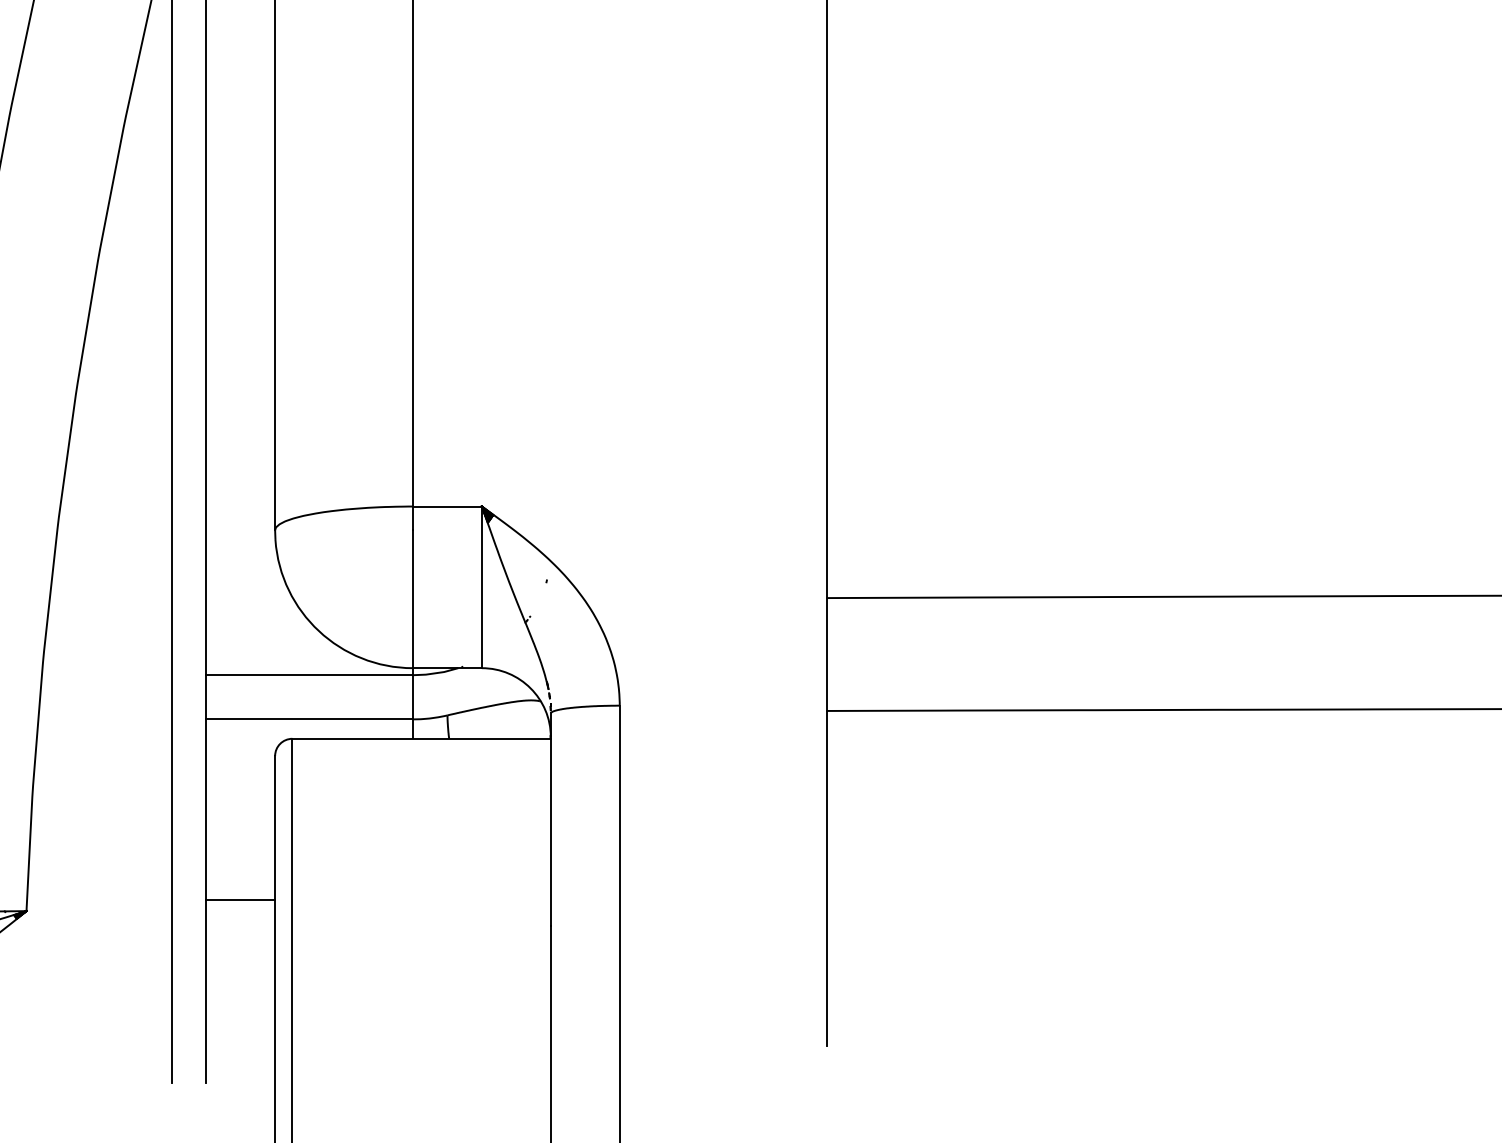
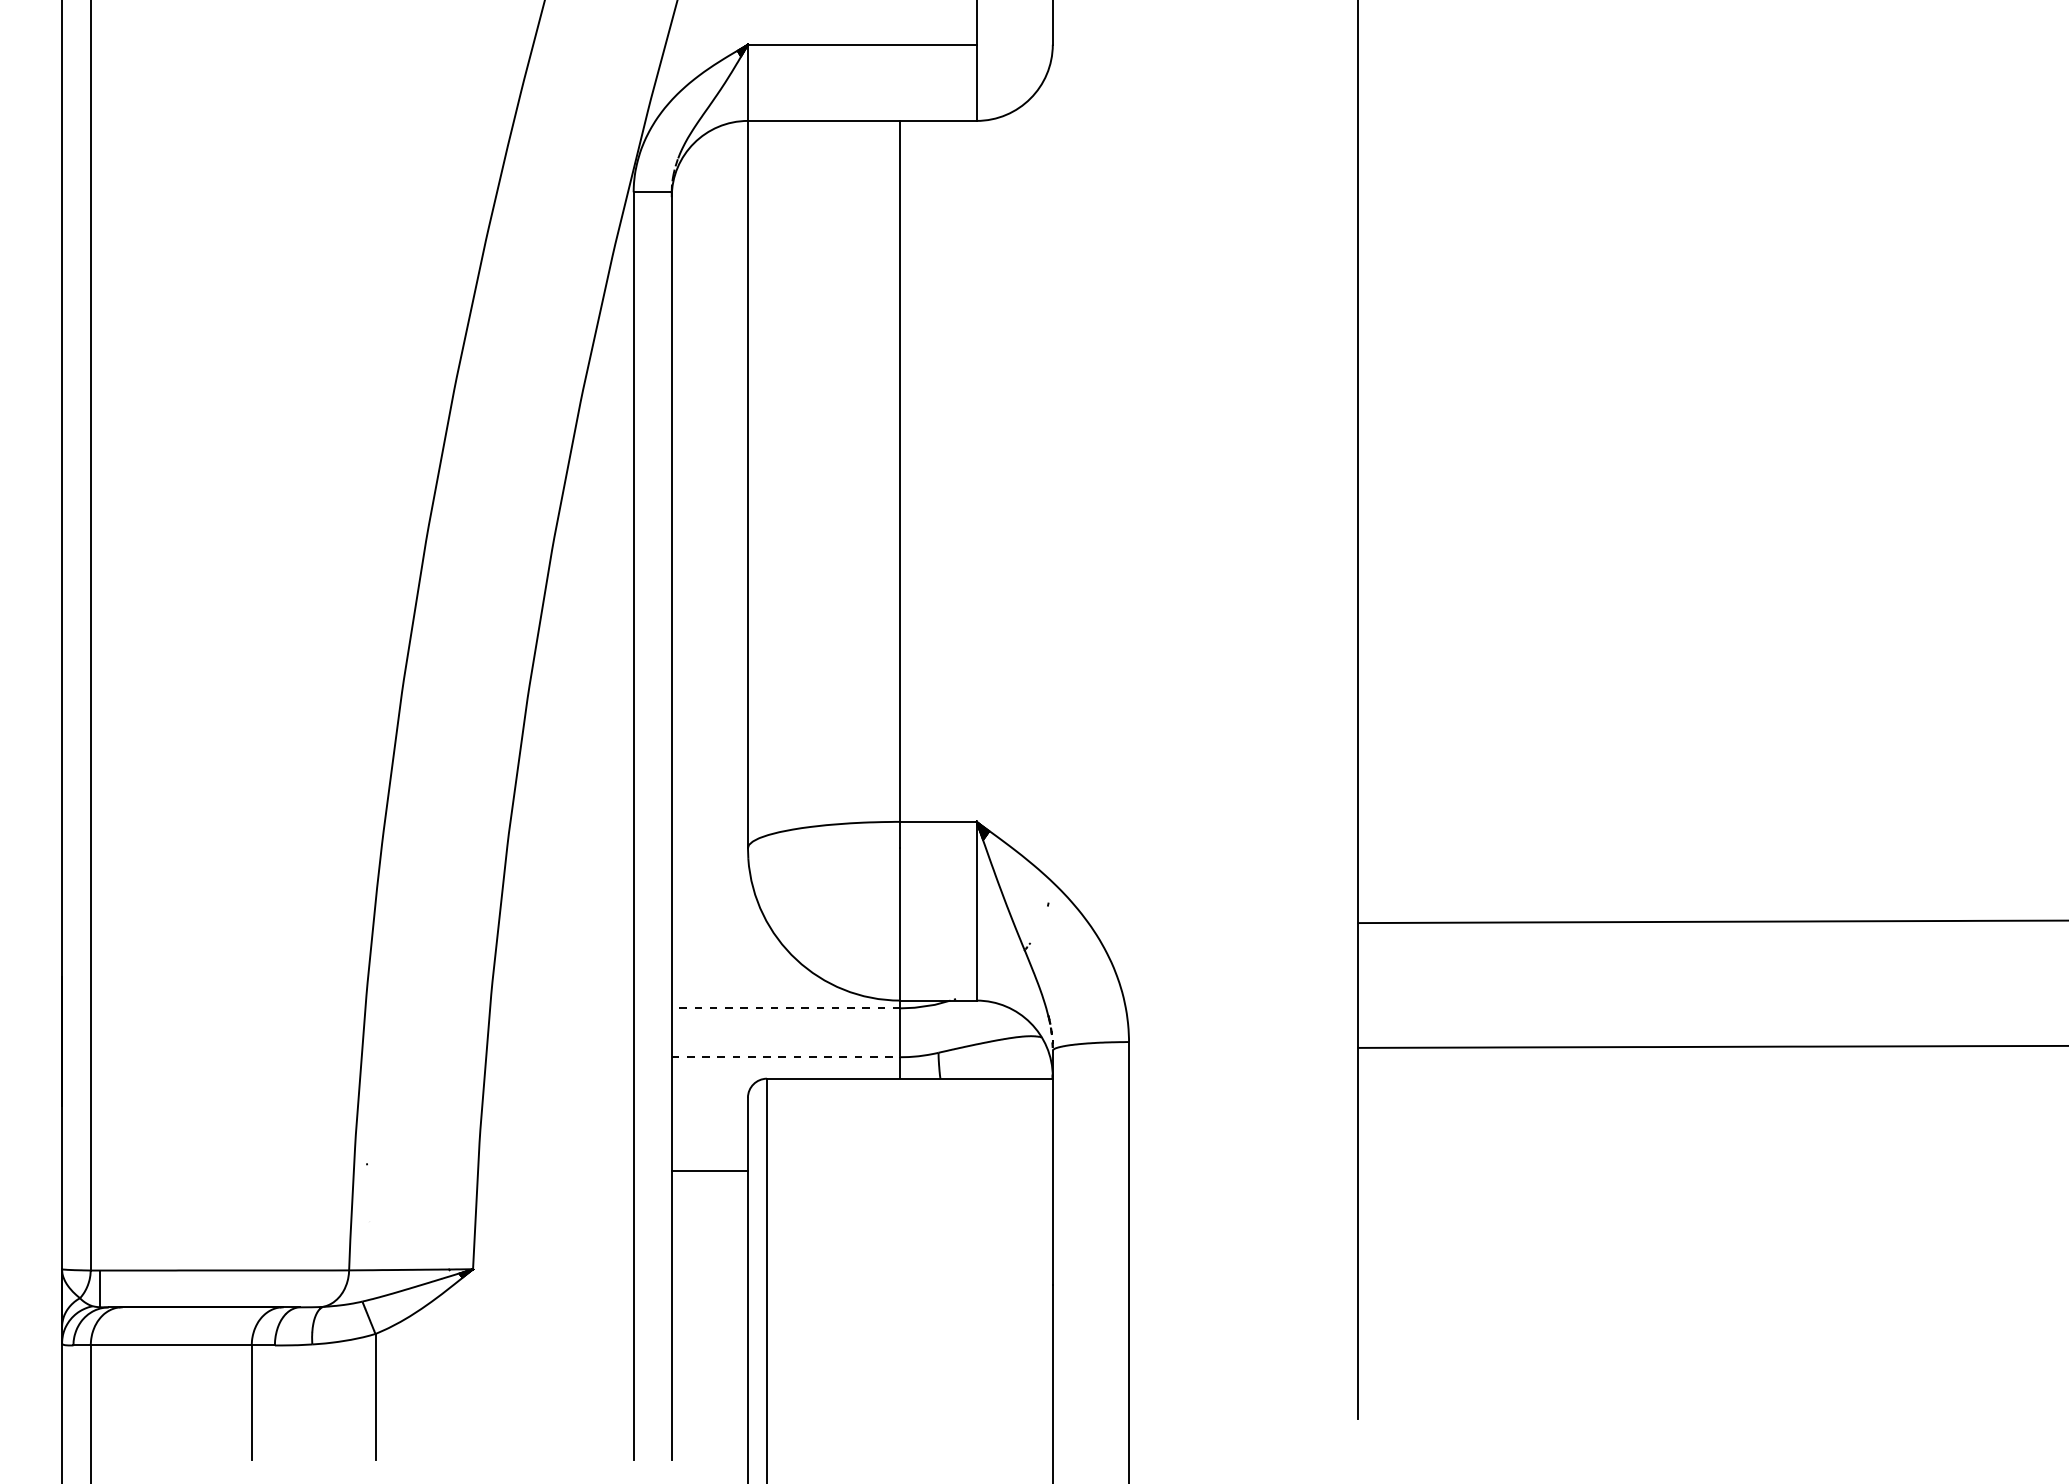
line: (309, 675) -> (785, 1008), solid -> dashed
line: (309, 719) -> (786, 1057), solid -> dashed
line: (240, 900) -> (709, 1171), moved

